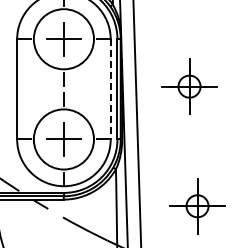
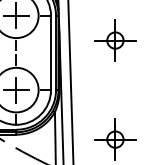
part: (189, 86) -> (115, 40), moved
line: (110, 89) -> (50, 53), dashed -> solid

